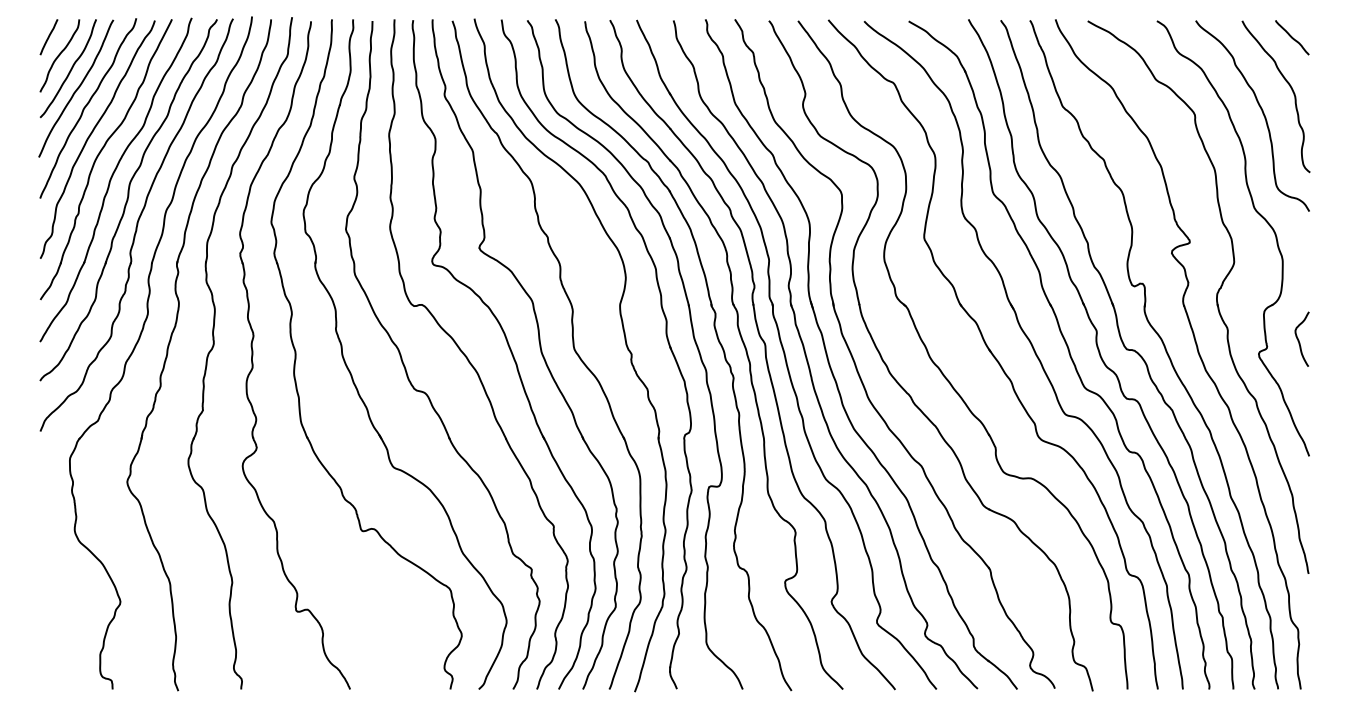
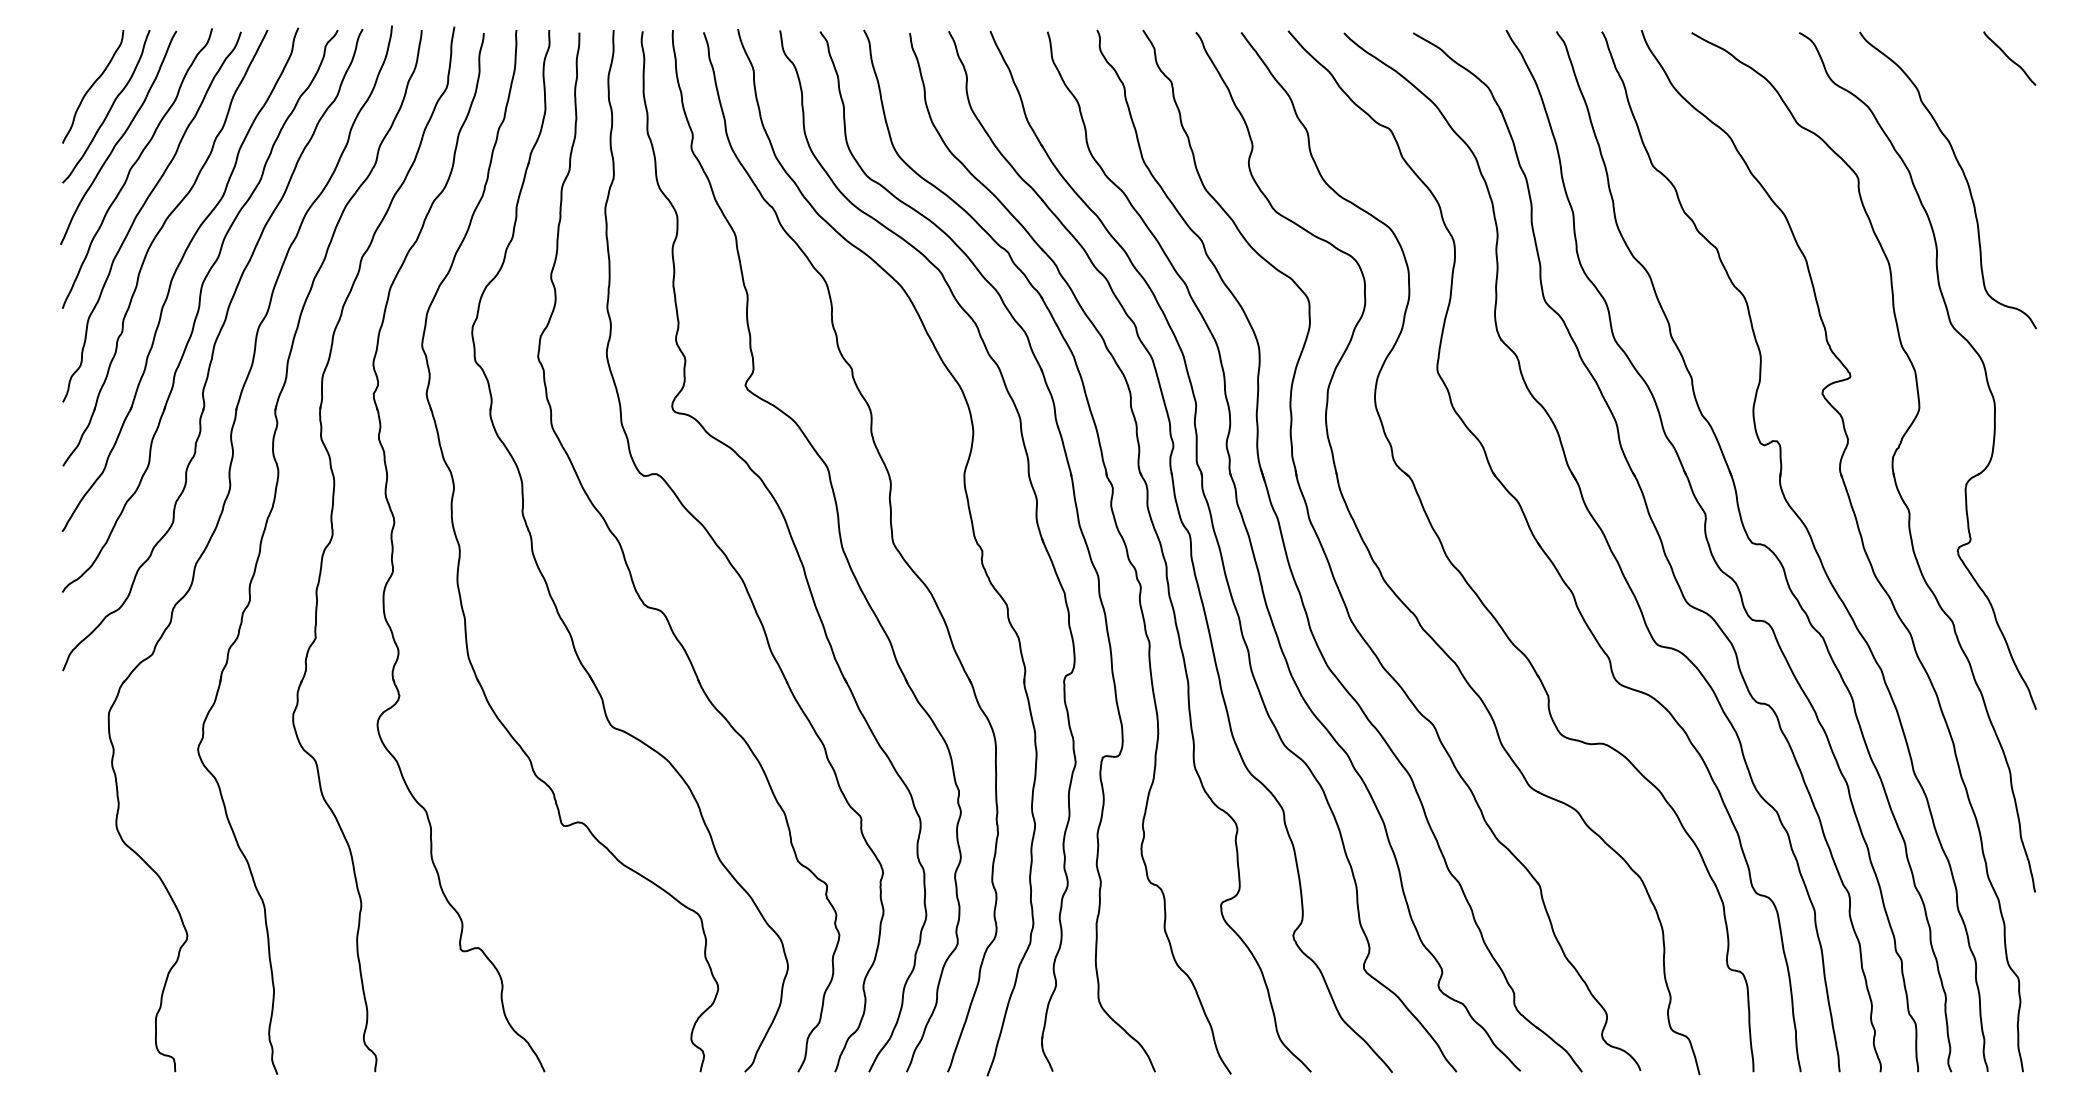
line: (48, 37) -> (75, 58), removed
curve: (1290, 88) -> (2006, 137), removed
curve: (1299, 340) -> (2020, 529), removed

